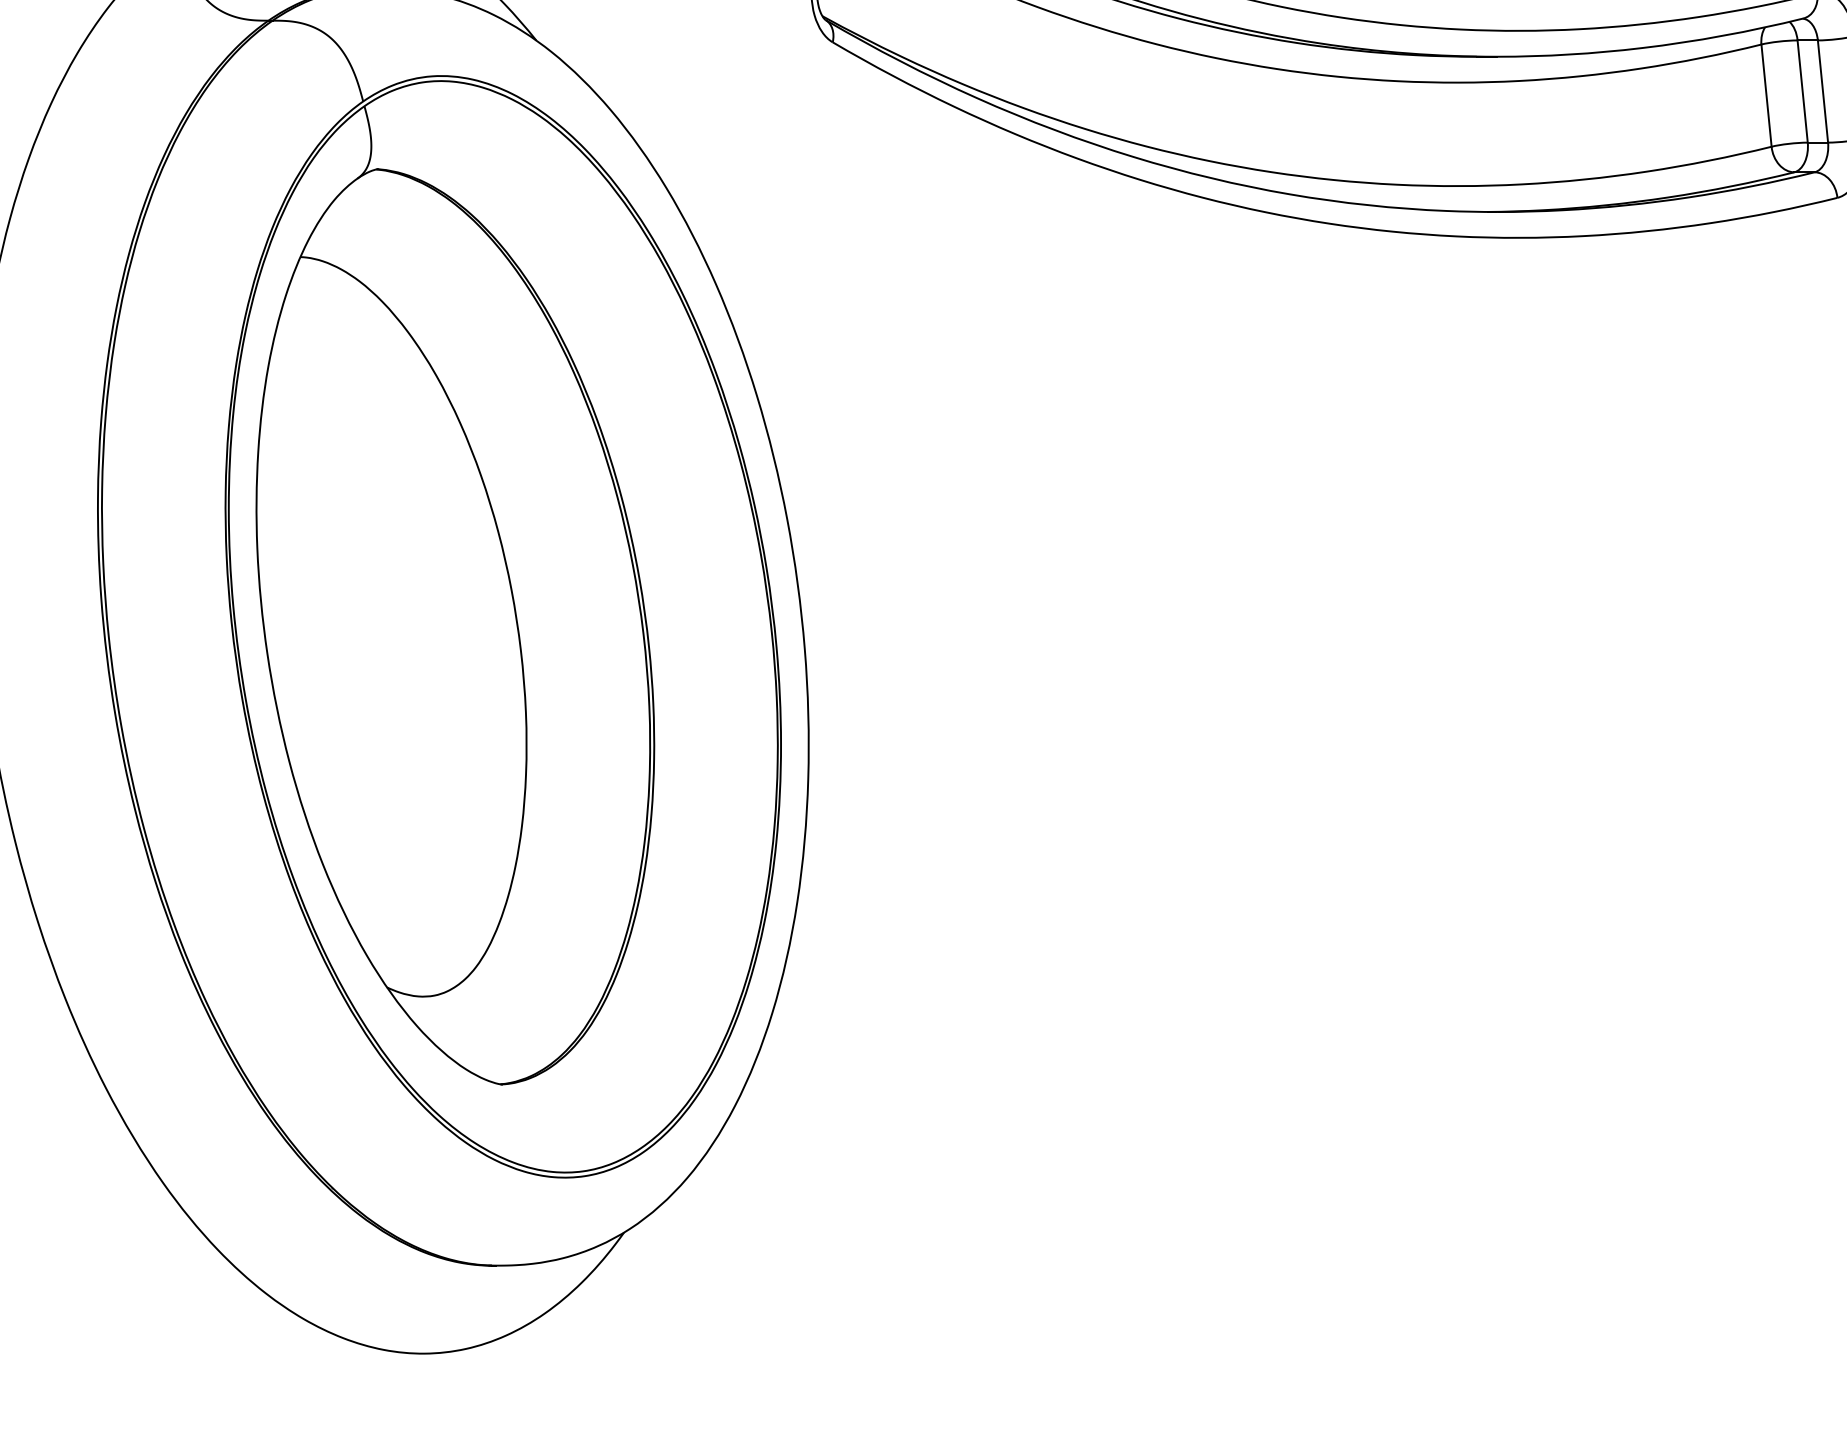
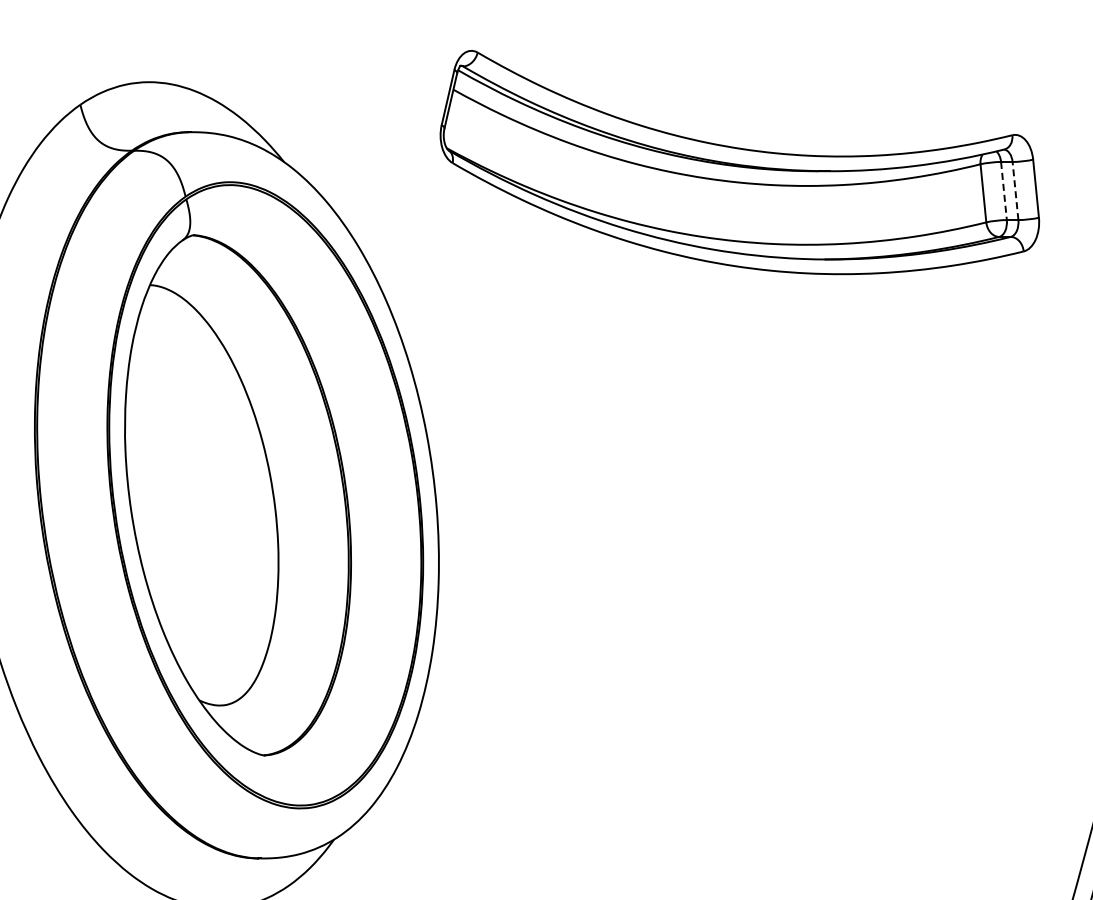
line: (1822, 90) -> (1015, 190), solid -> dashed
line: (1803, 92) -> (1004, 191), solid -> dashed

